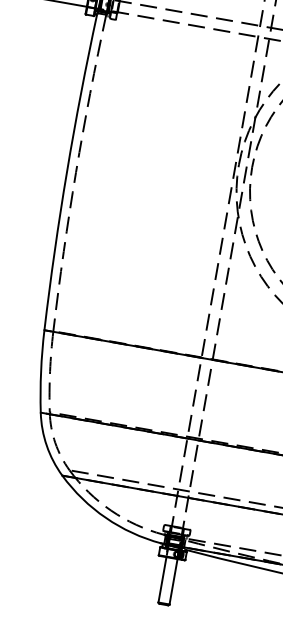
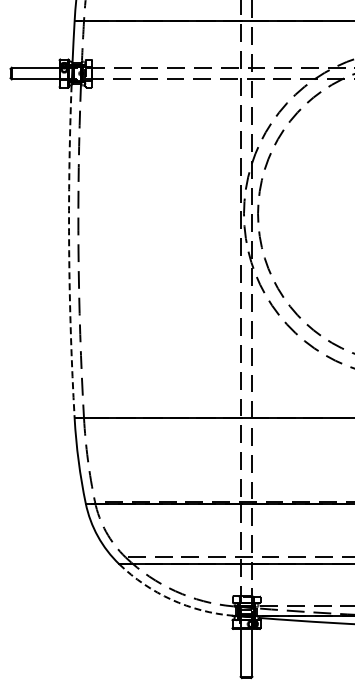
arc: (67, 171) -> (69, 251), solid -> dashed
arc: (105, 517) -> (171, 599), solid -> dashed

